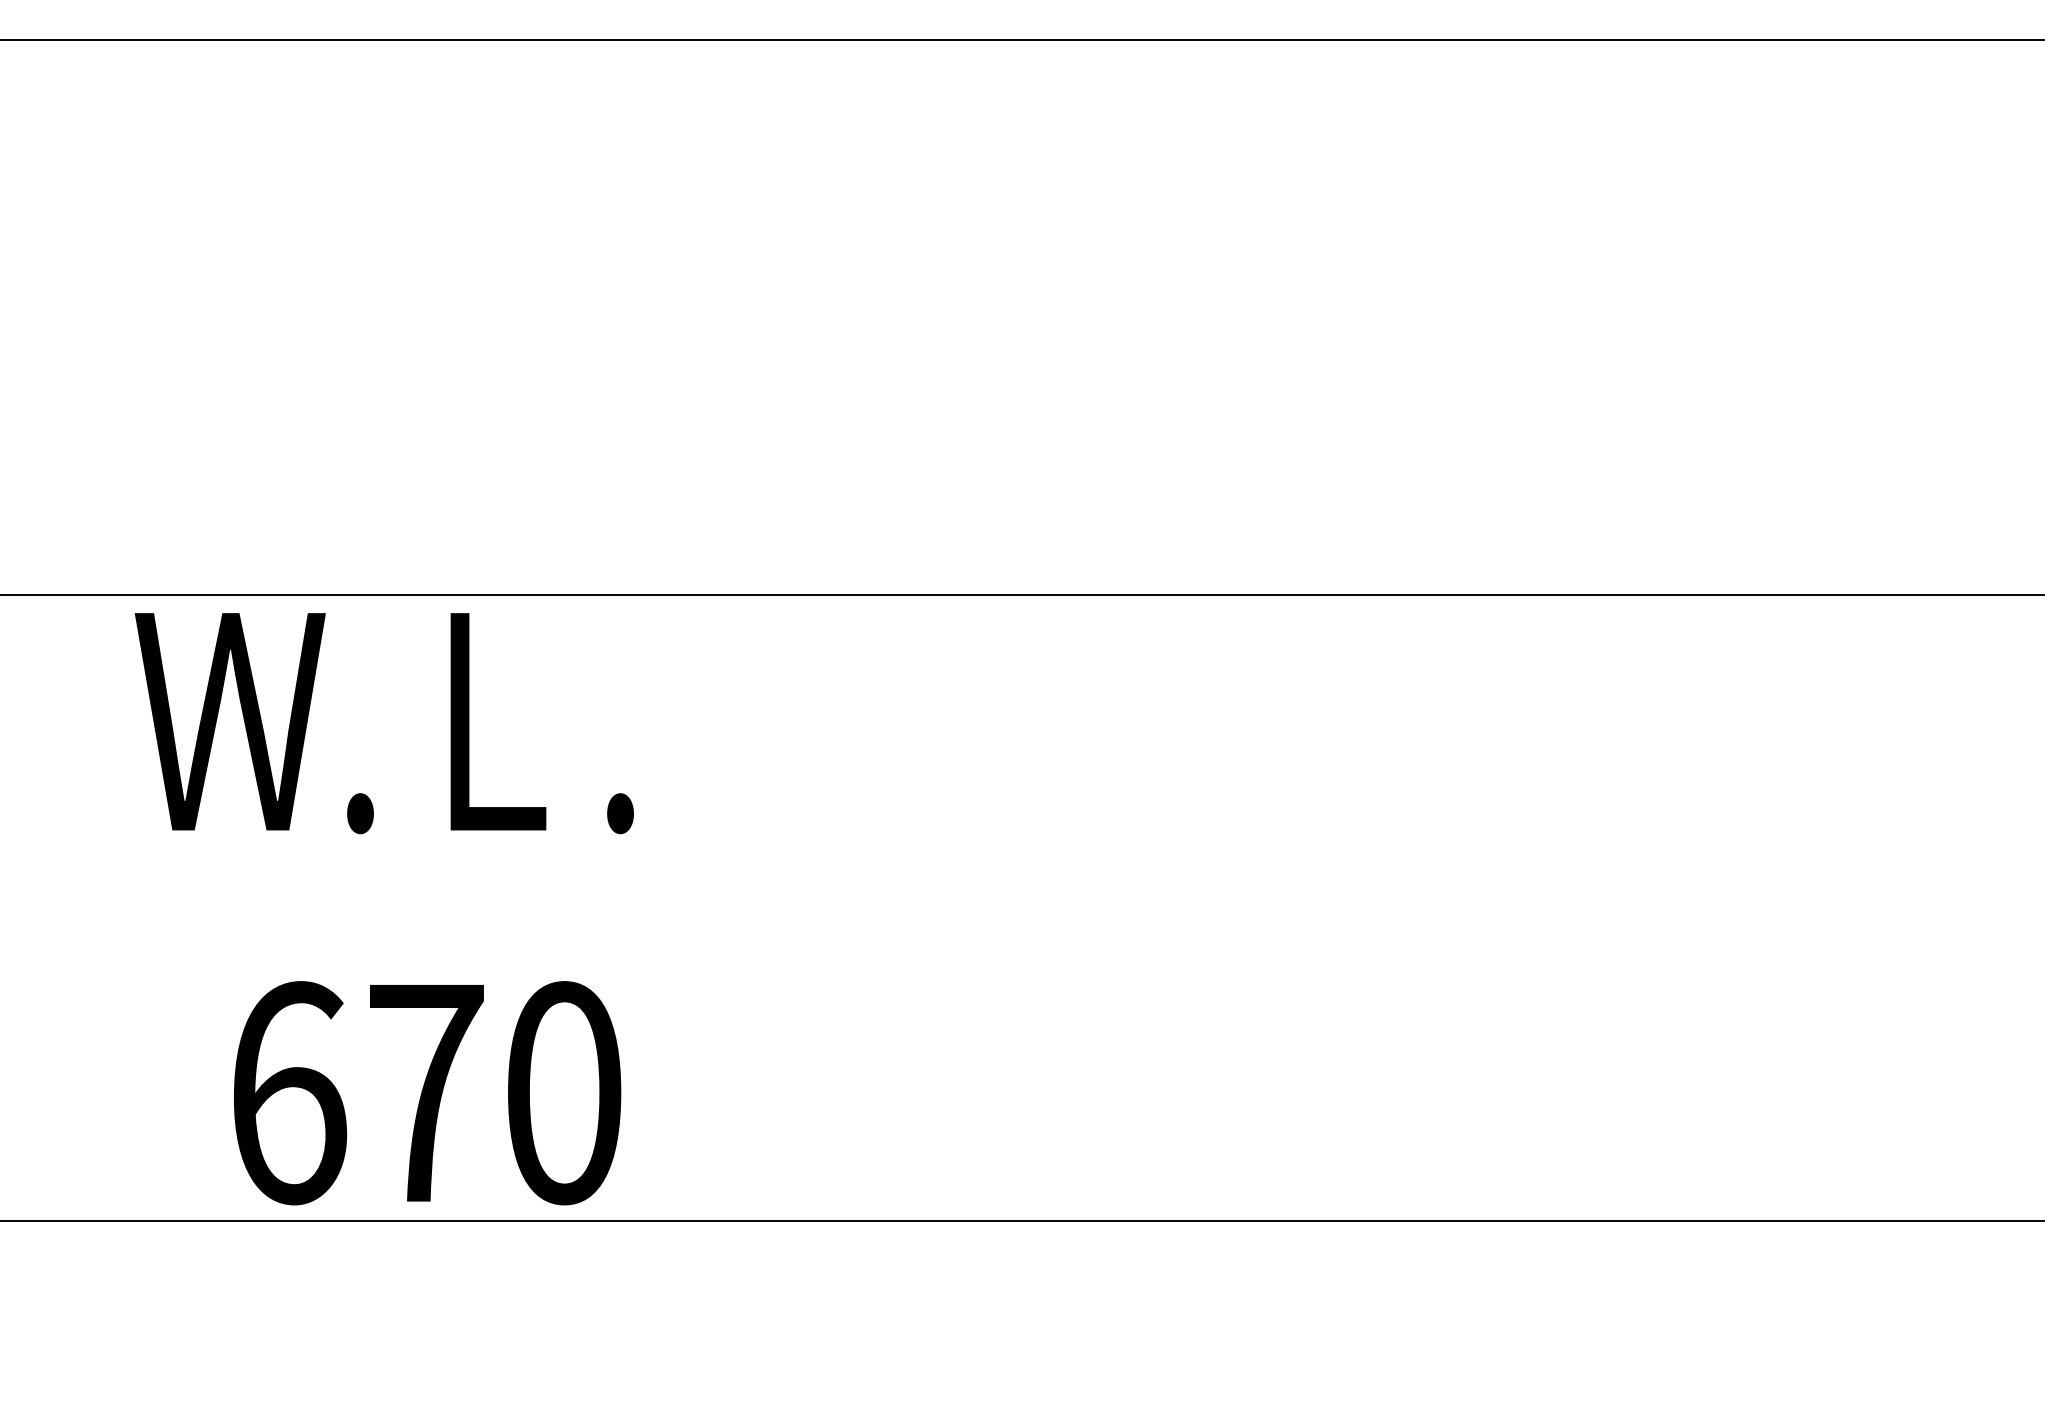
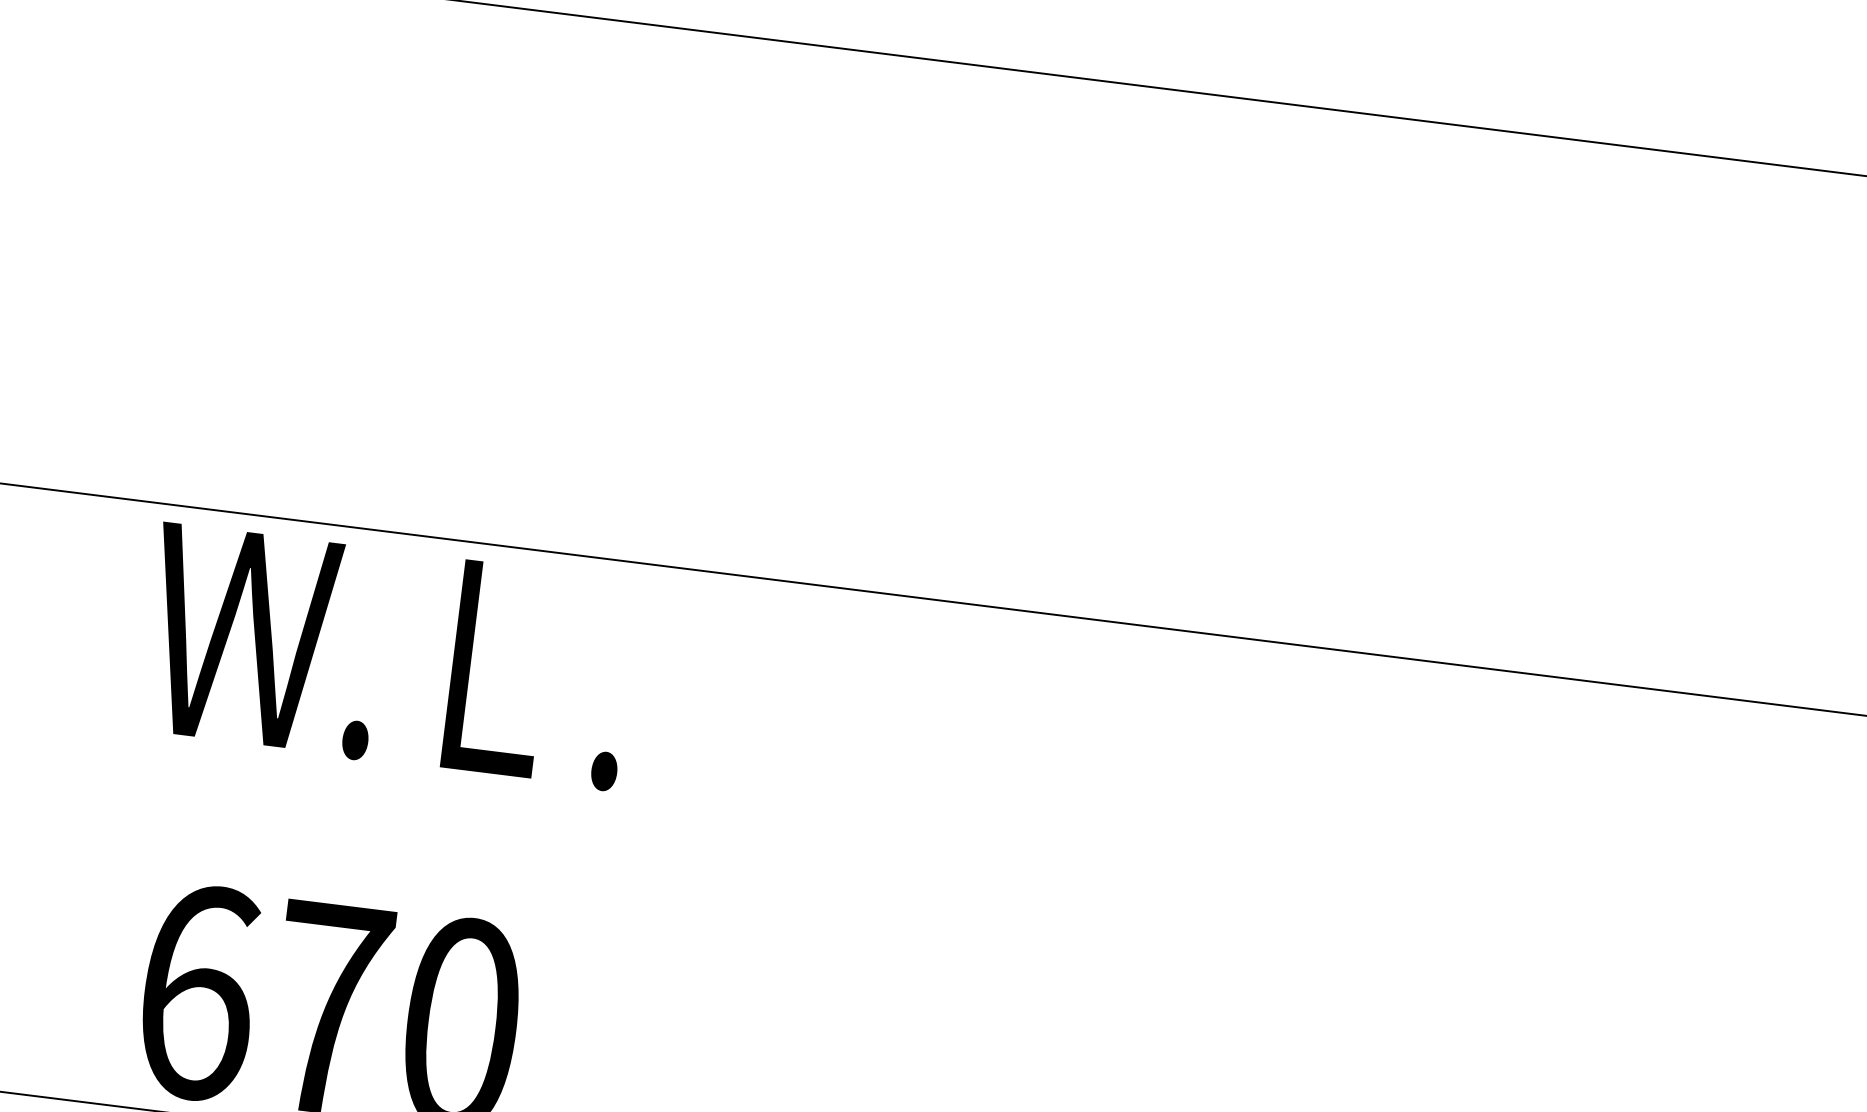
text: (383, 723) -> (388, 656), moved

